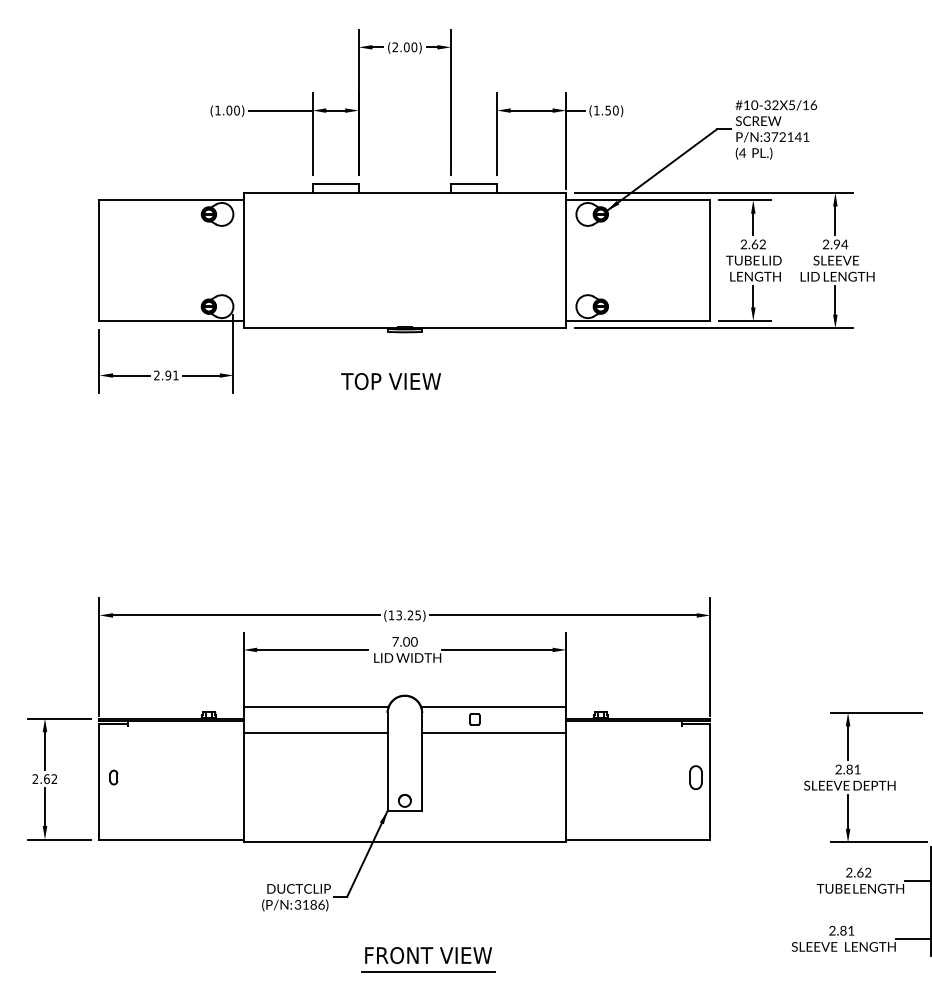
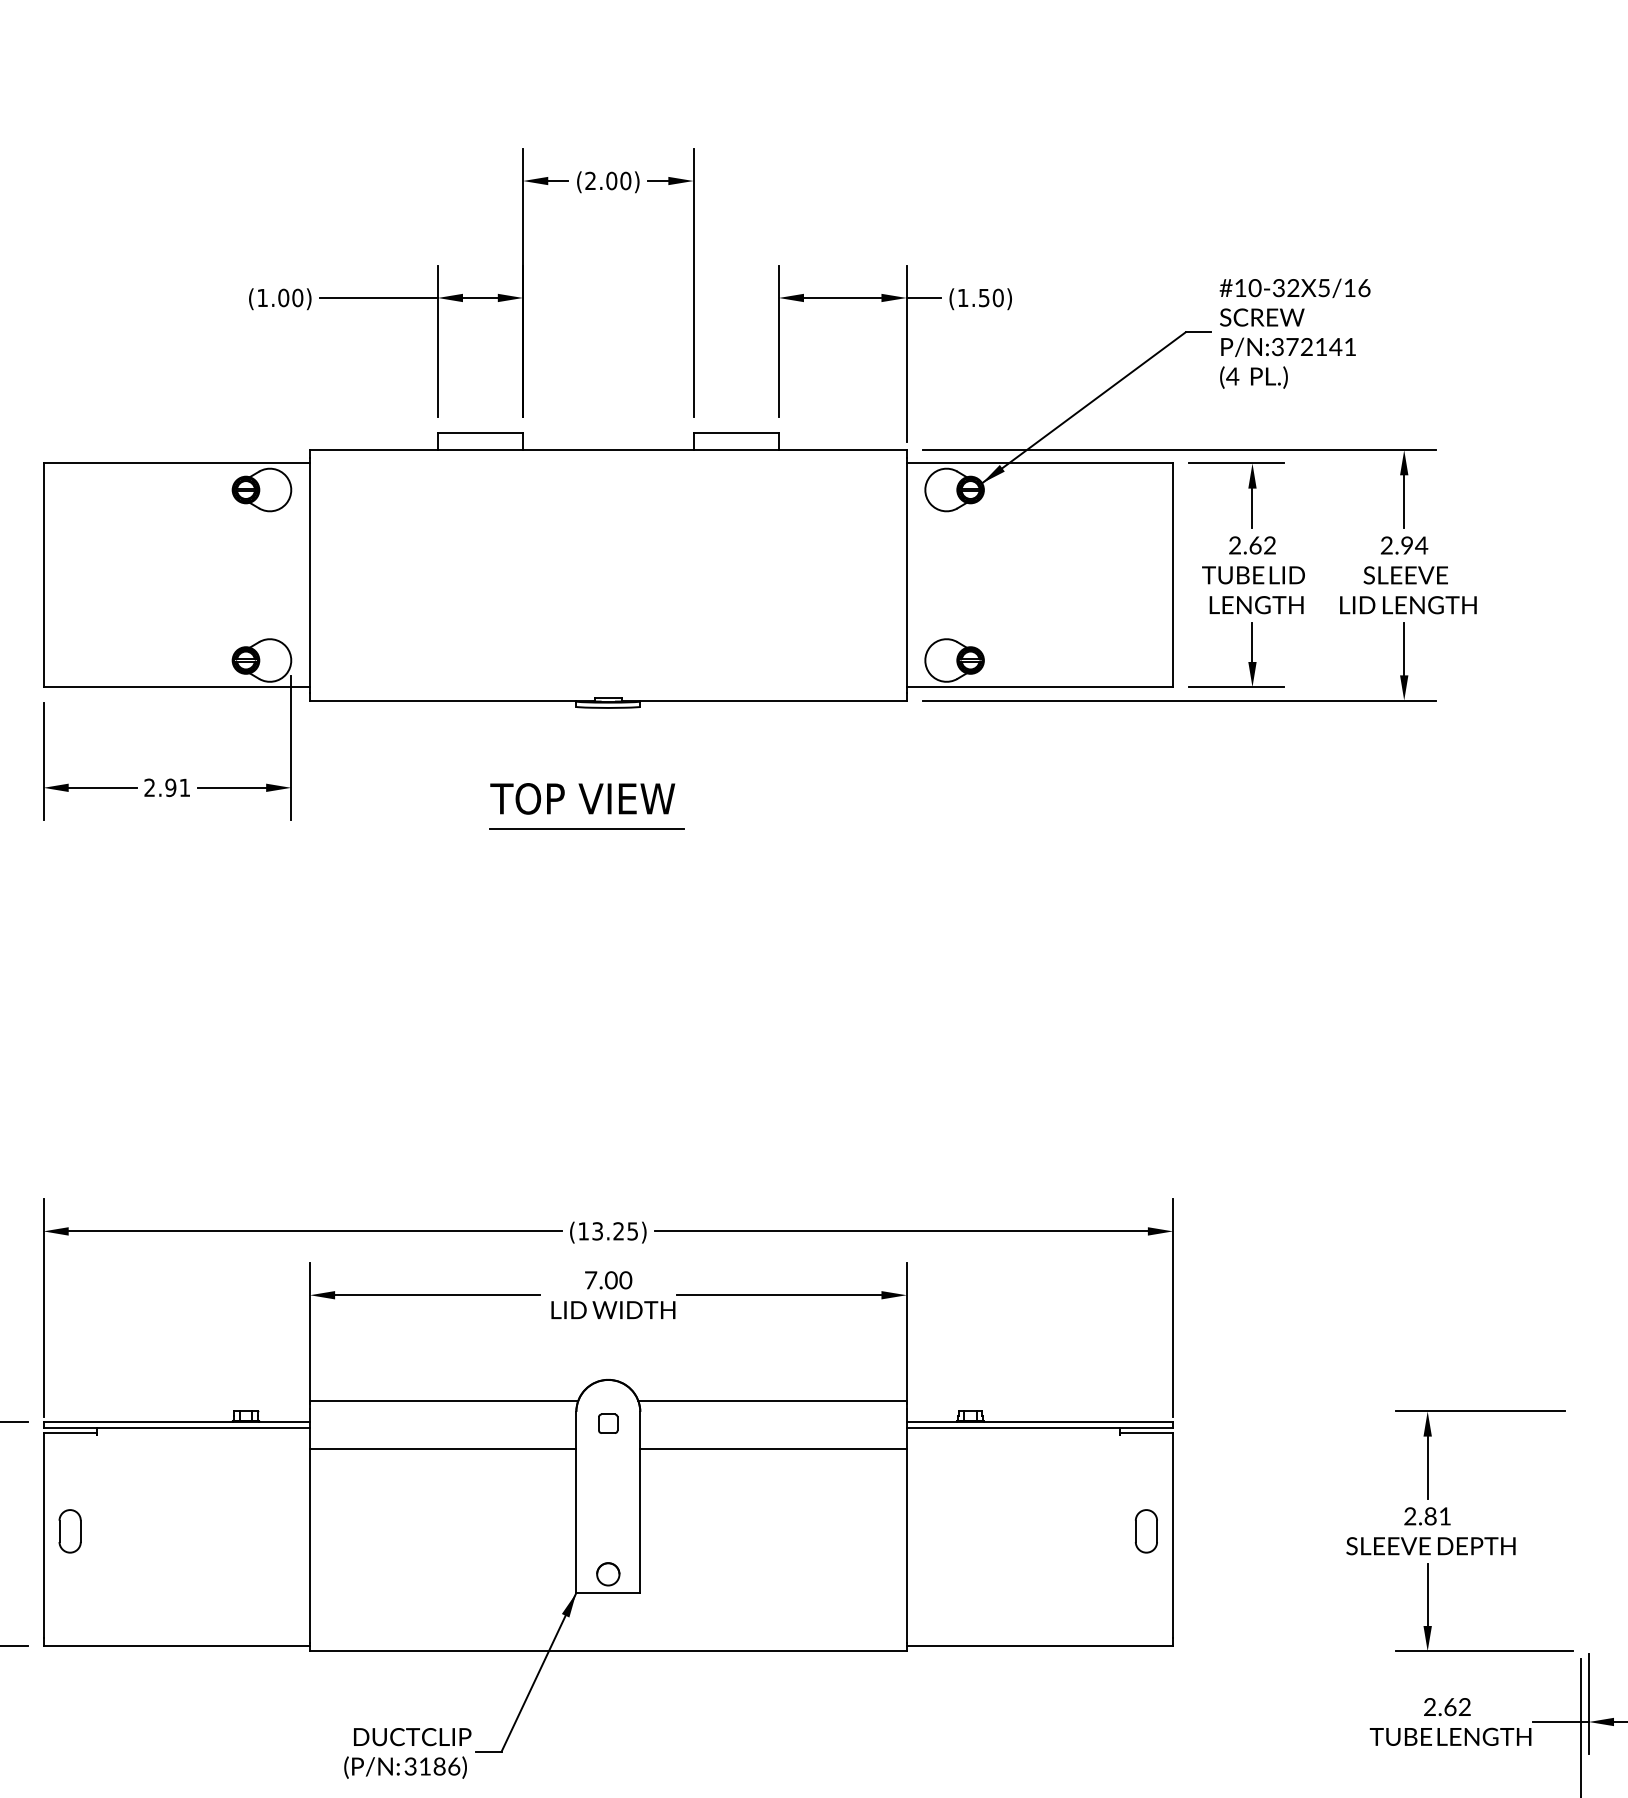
line: (393, 397) -> (587, 828), added
part: (474, 719) -> (607, 1423), moved
part: (113, 777) -> (69, 1531), size x1.67

